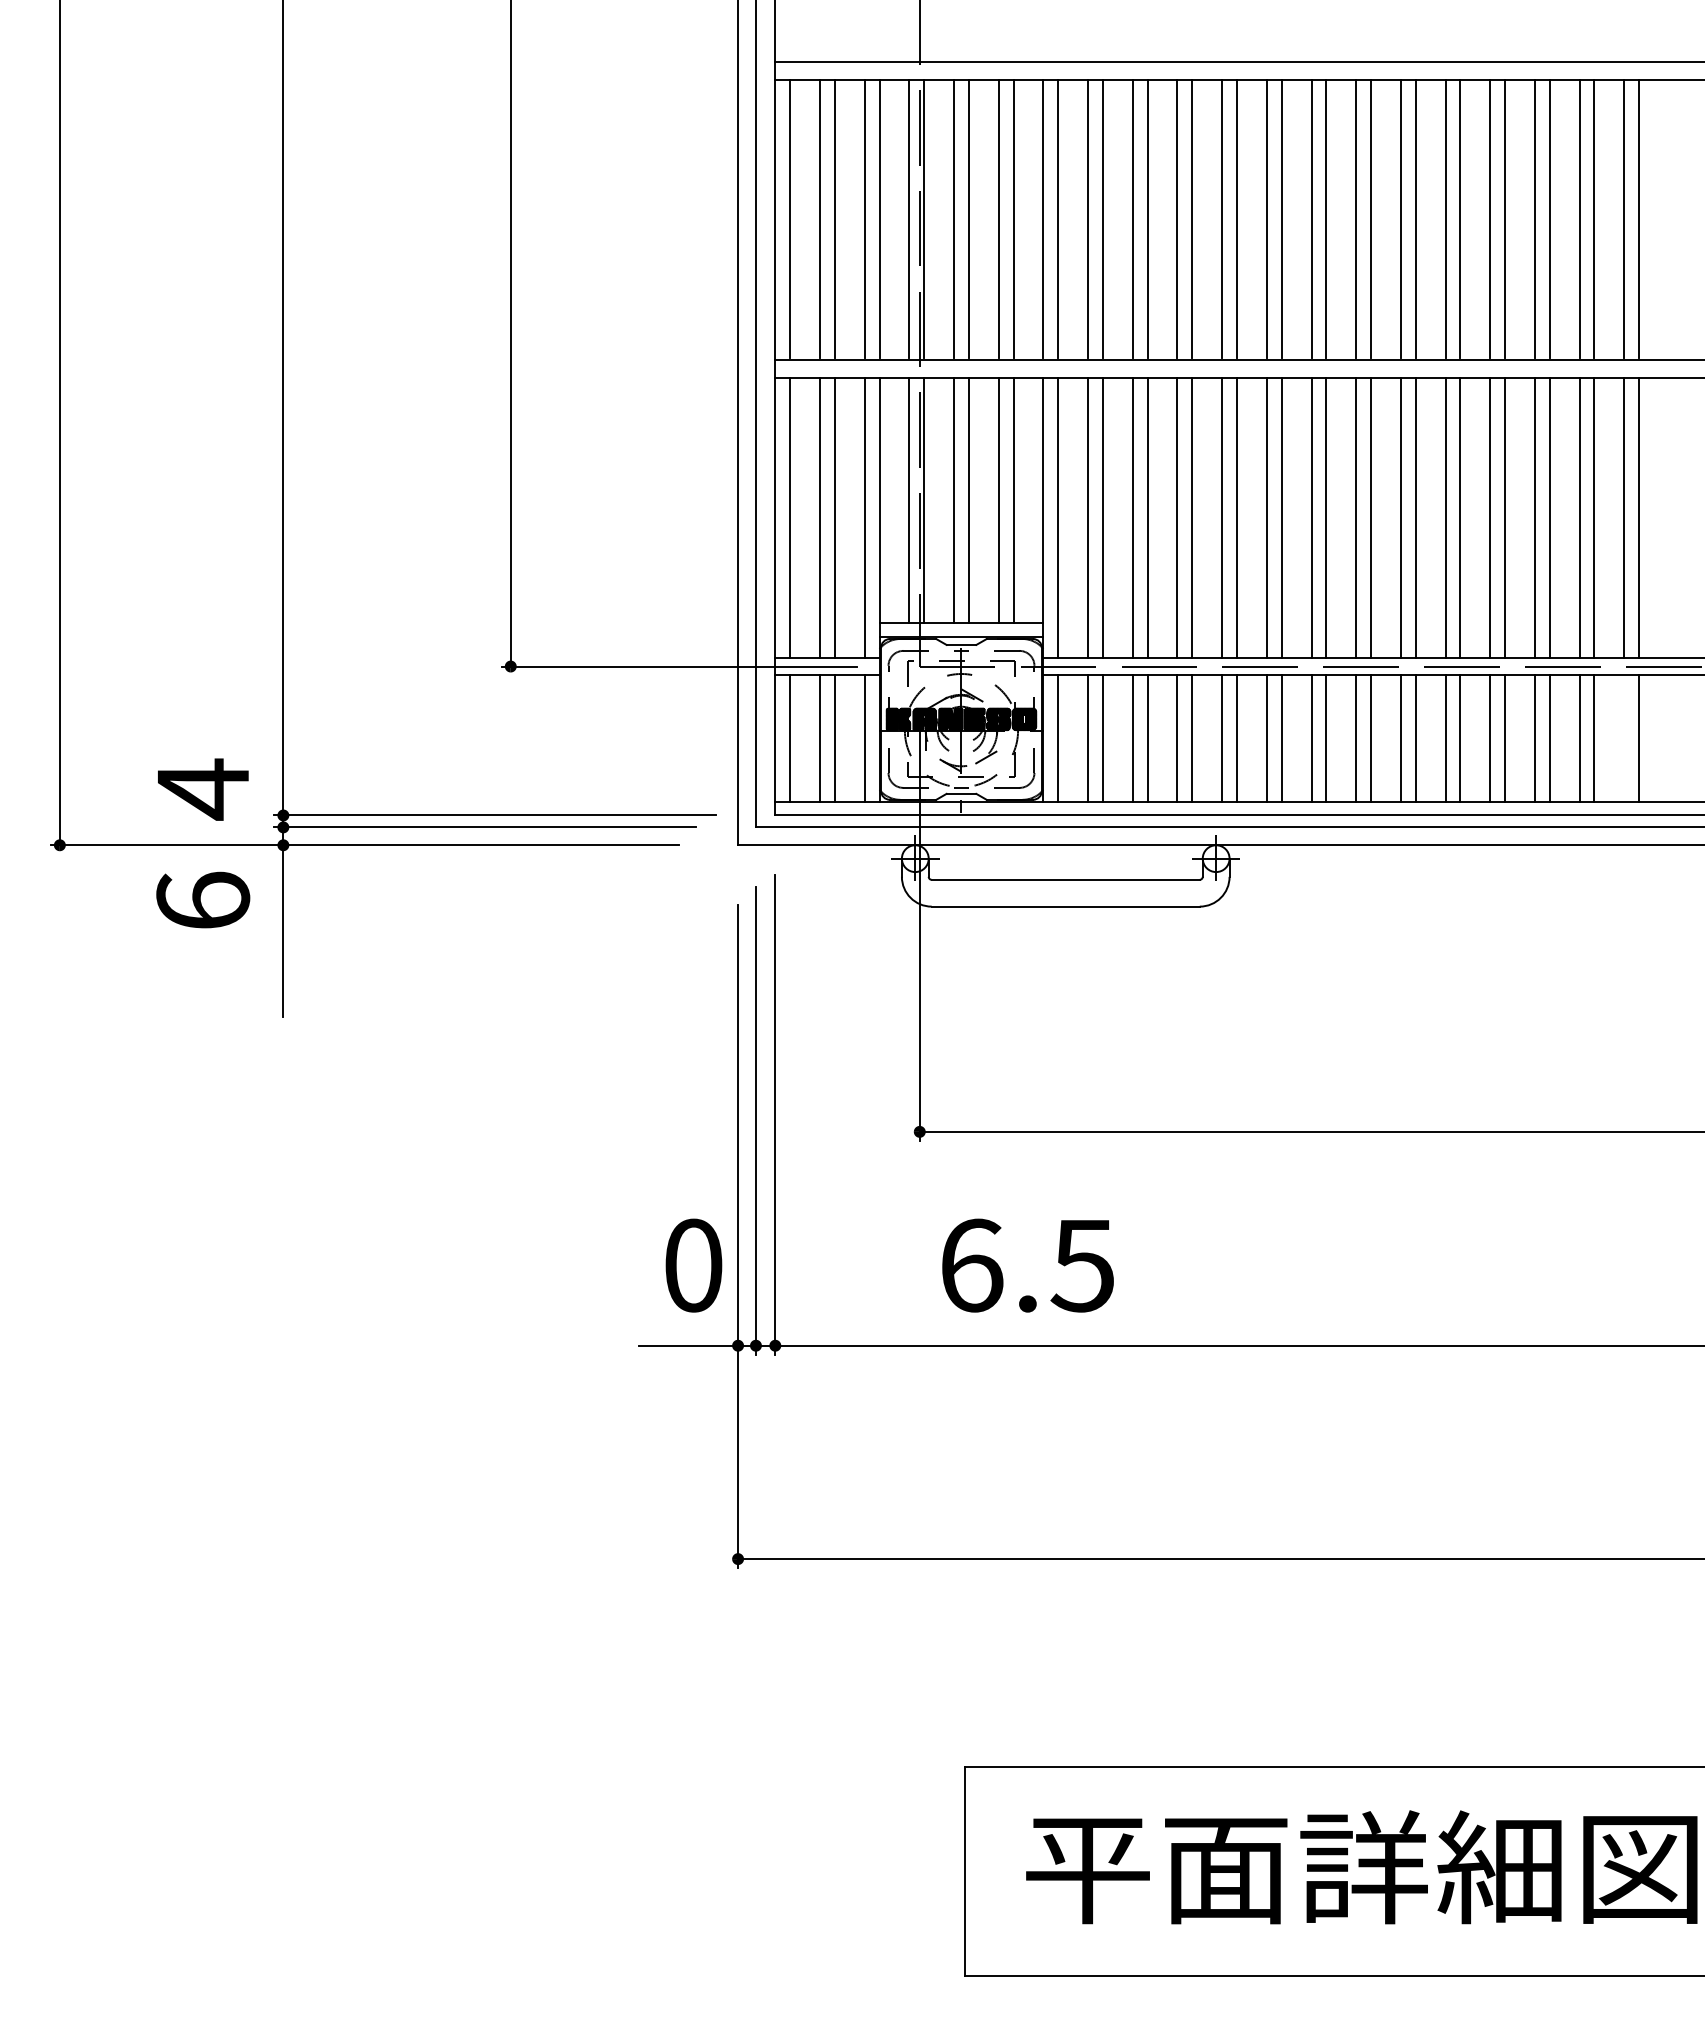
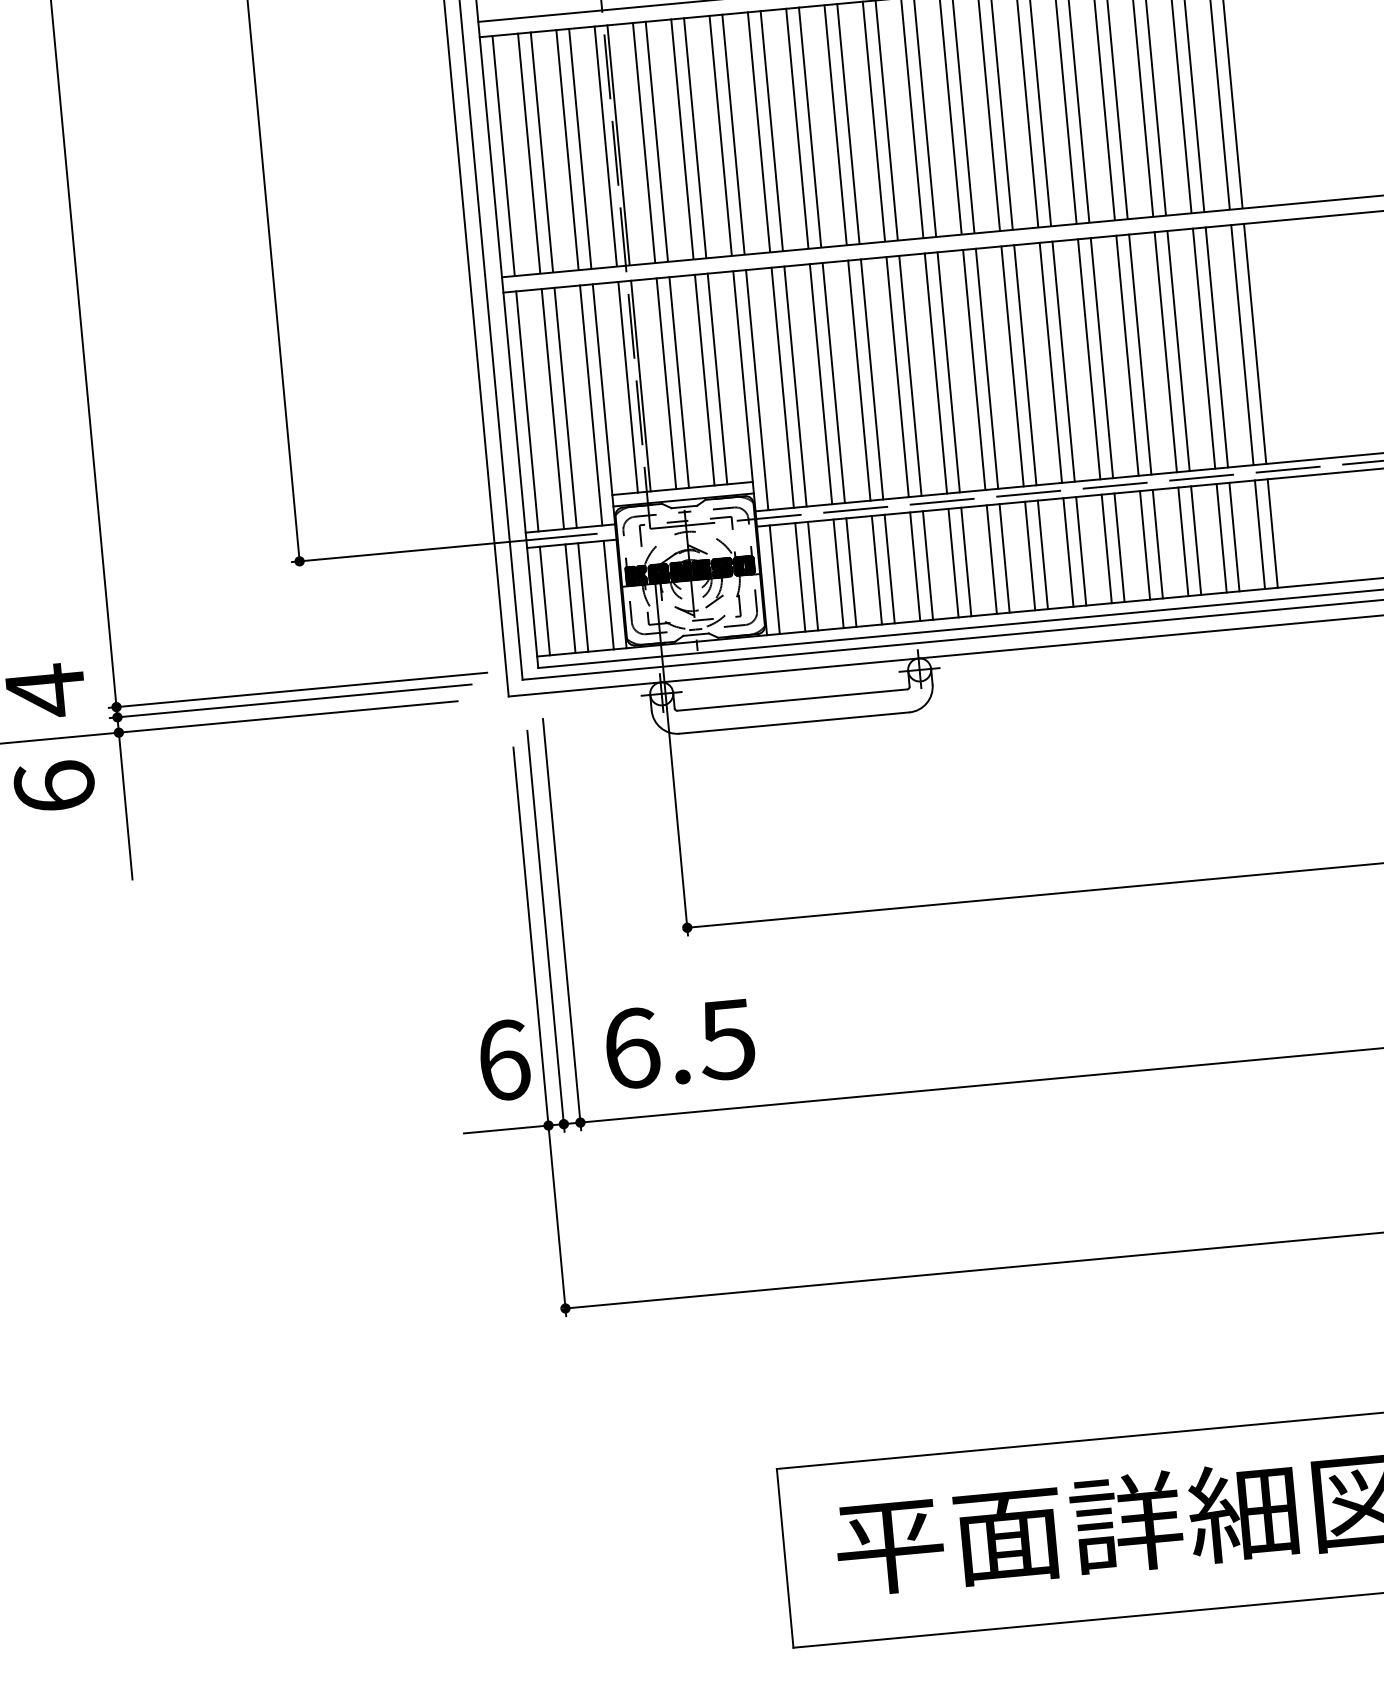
line: (1624, 738) -> (1260, 534), added
text: (693, 1265) -> (503, 1060), 0 -> 6
text: (1027, 1265) -> (679, 1044), moved

